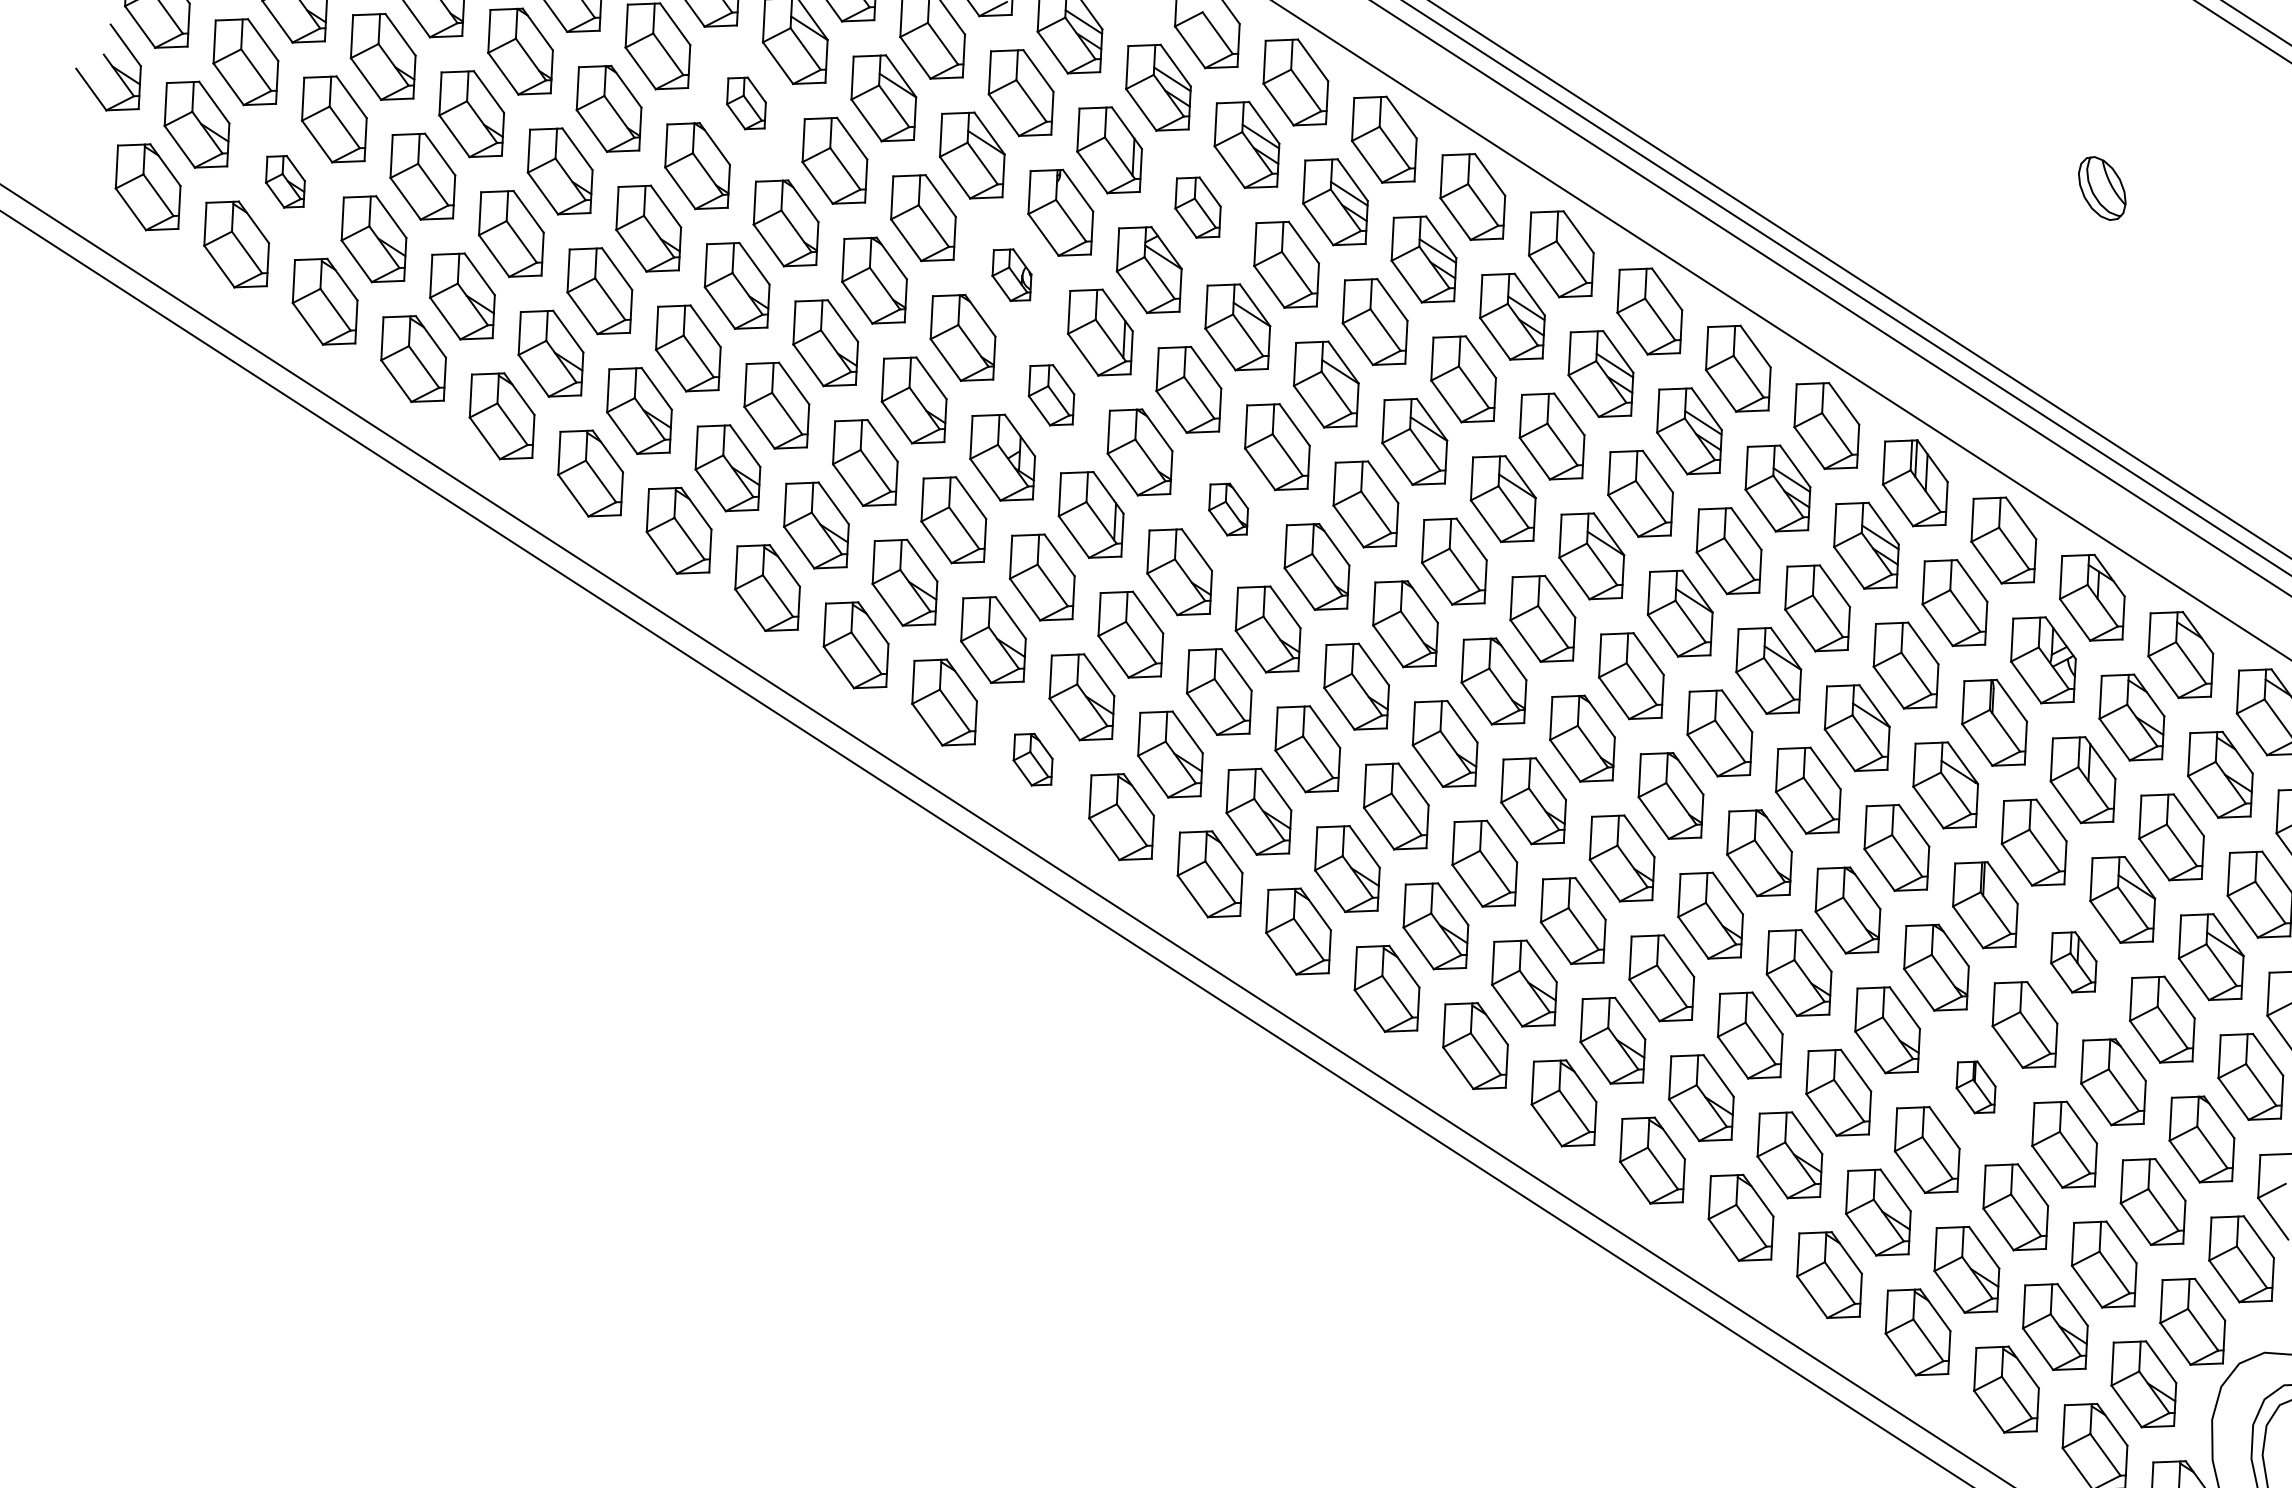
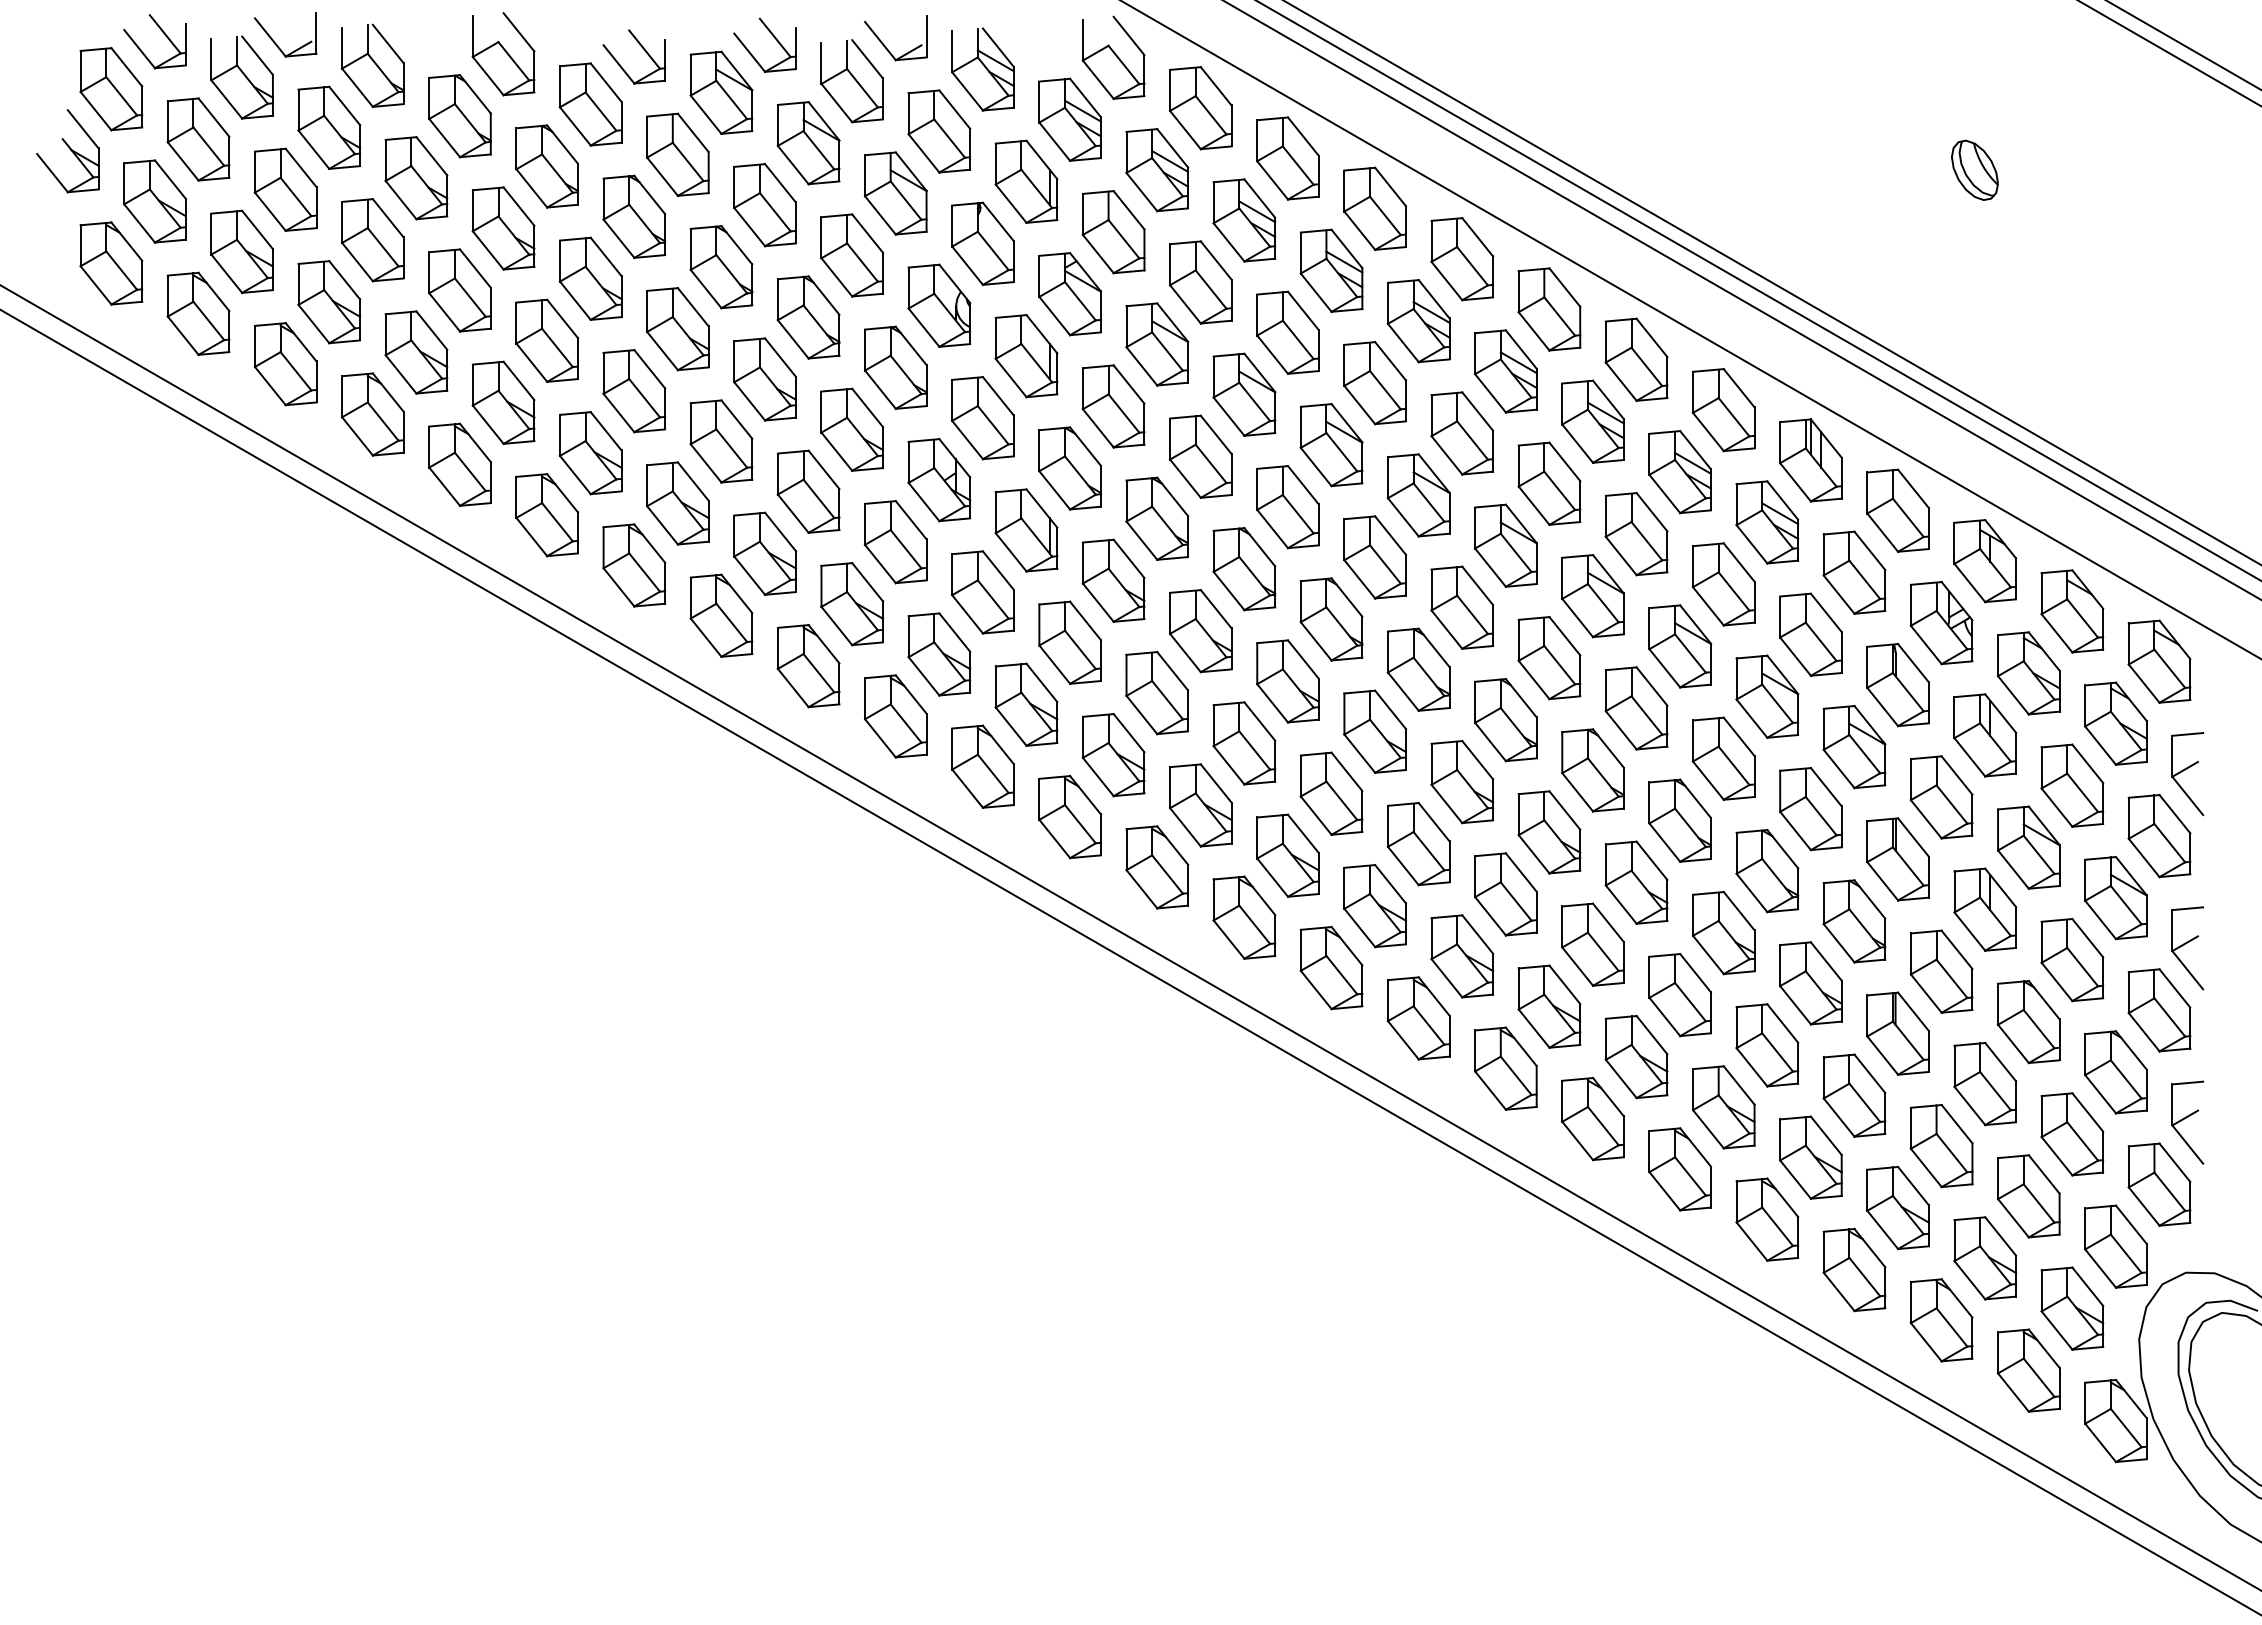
part: (746, 103) -> (677, 154), size x1.67
part: (284, 181) -> (241, 251), size x1.67
part: (1197, 207) -> (1113, 232), size x1.43
part: (1012, 275) -> (939, 305), size x1.67
part: (1051, 395) -> (982, 418), size x1.43
part: (1228, 509) -> (1157, 518), size x1.67
part: (1032, 759) -> (982, 766), size x1.67
part: (2073, 962) -> (1984, 909), size x1.43
part: (1975, 1087) -> (1897, 1033), size x1.67

